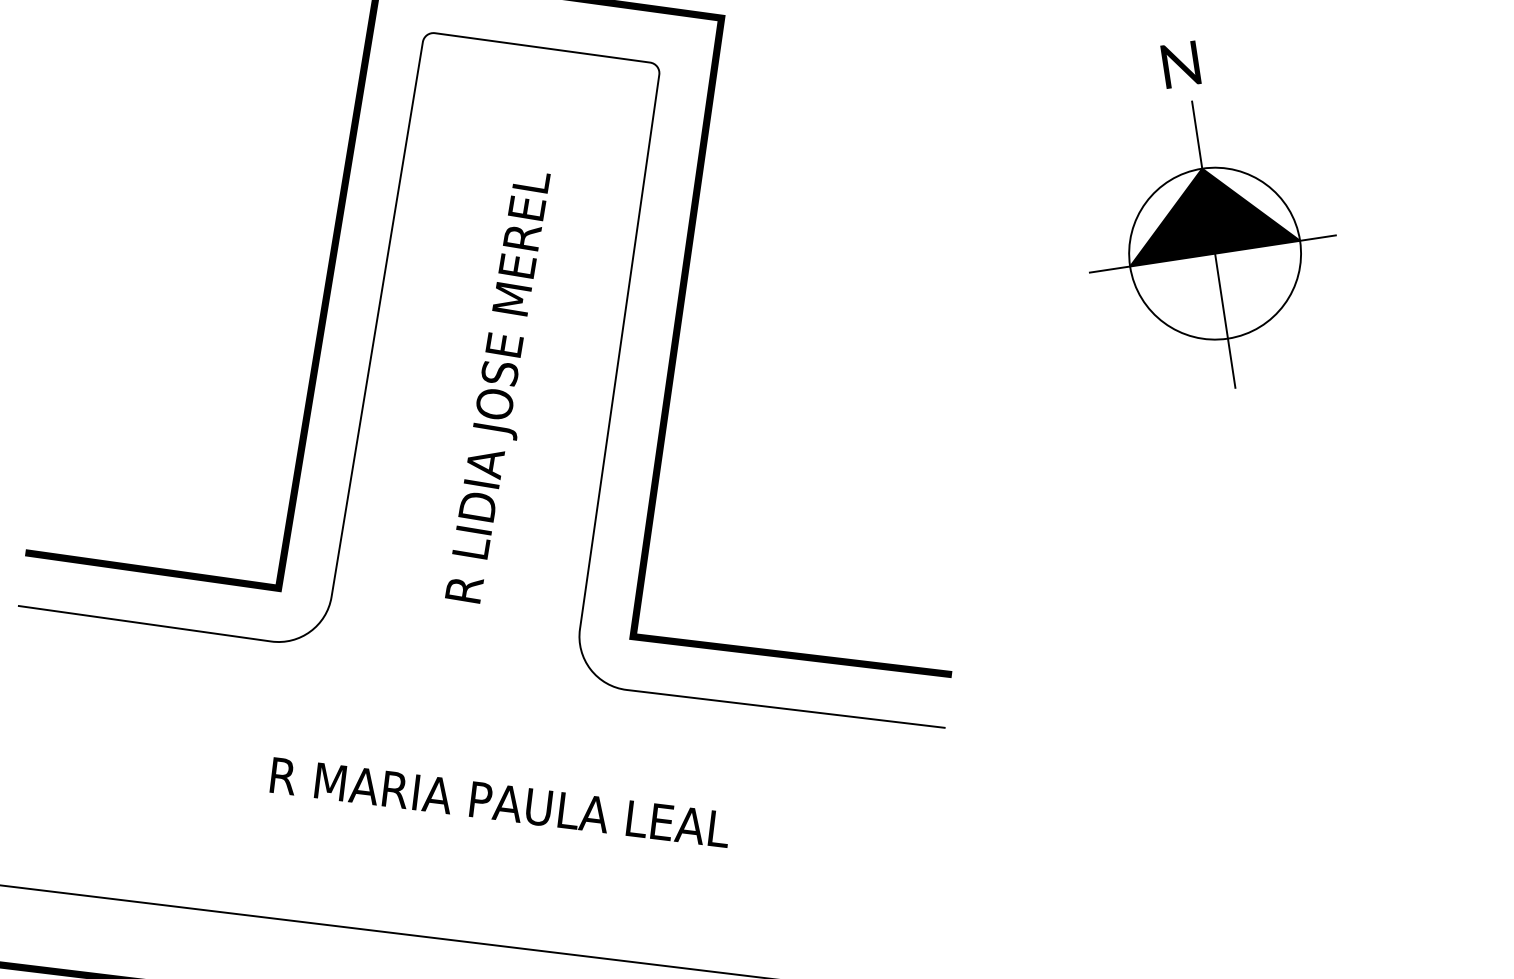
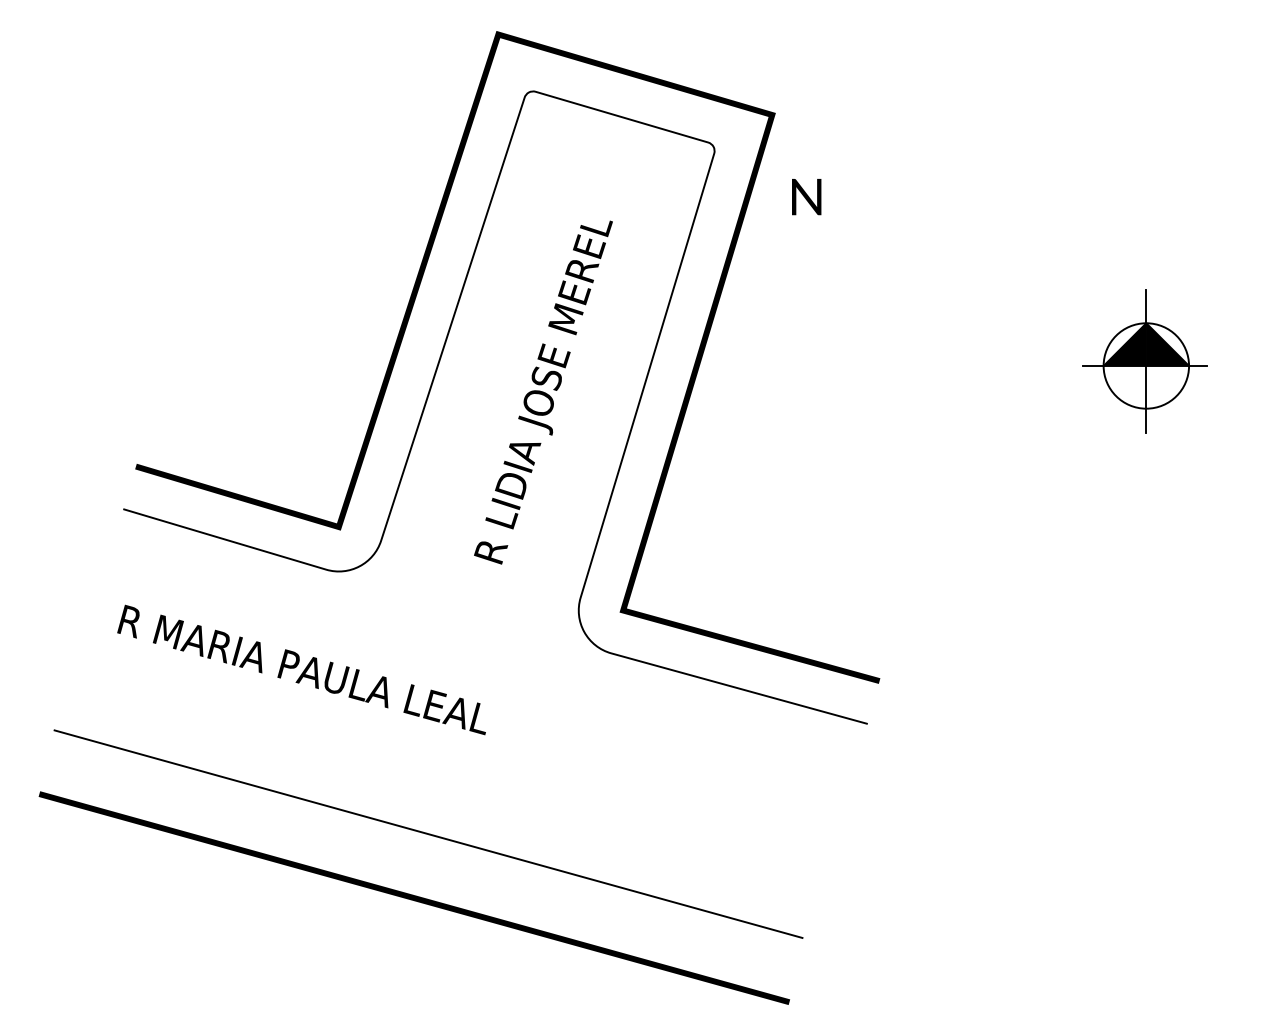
text: (1180, 65) -> (806, 197), moved
part: (1210, 245) -> (1144, 361), size x0.6
text: (496, 802) -> (301, 669), moved

